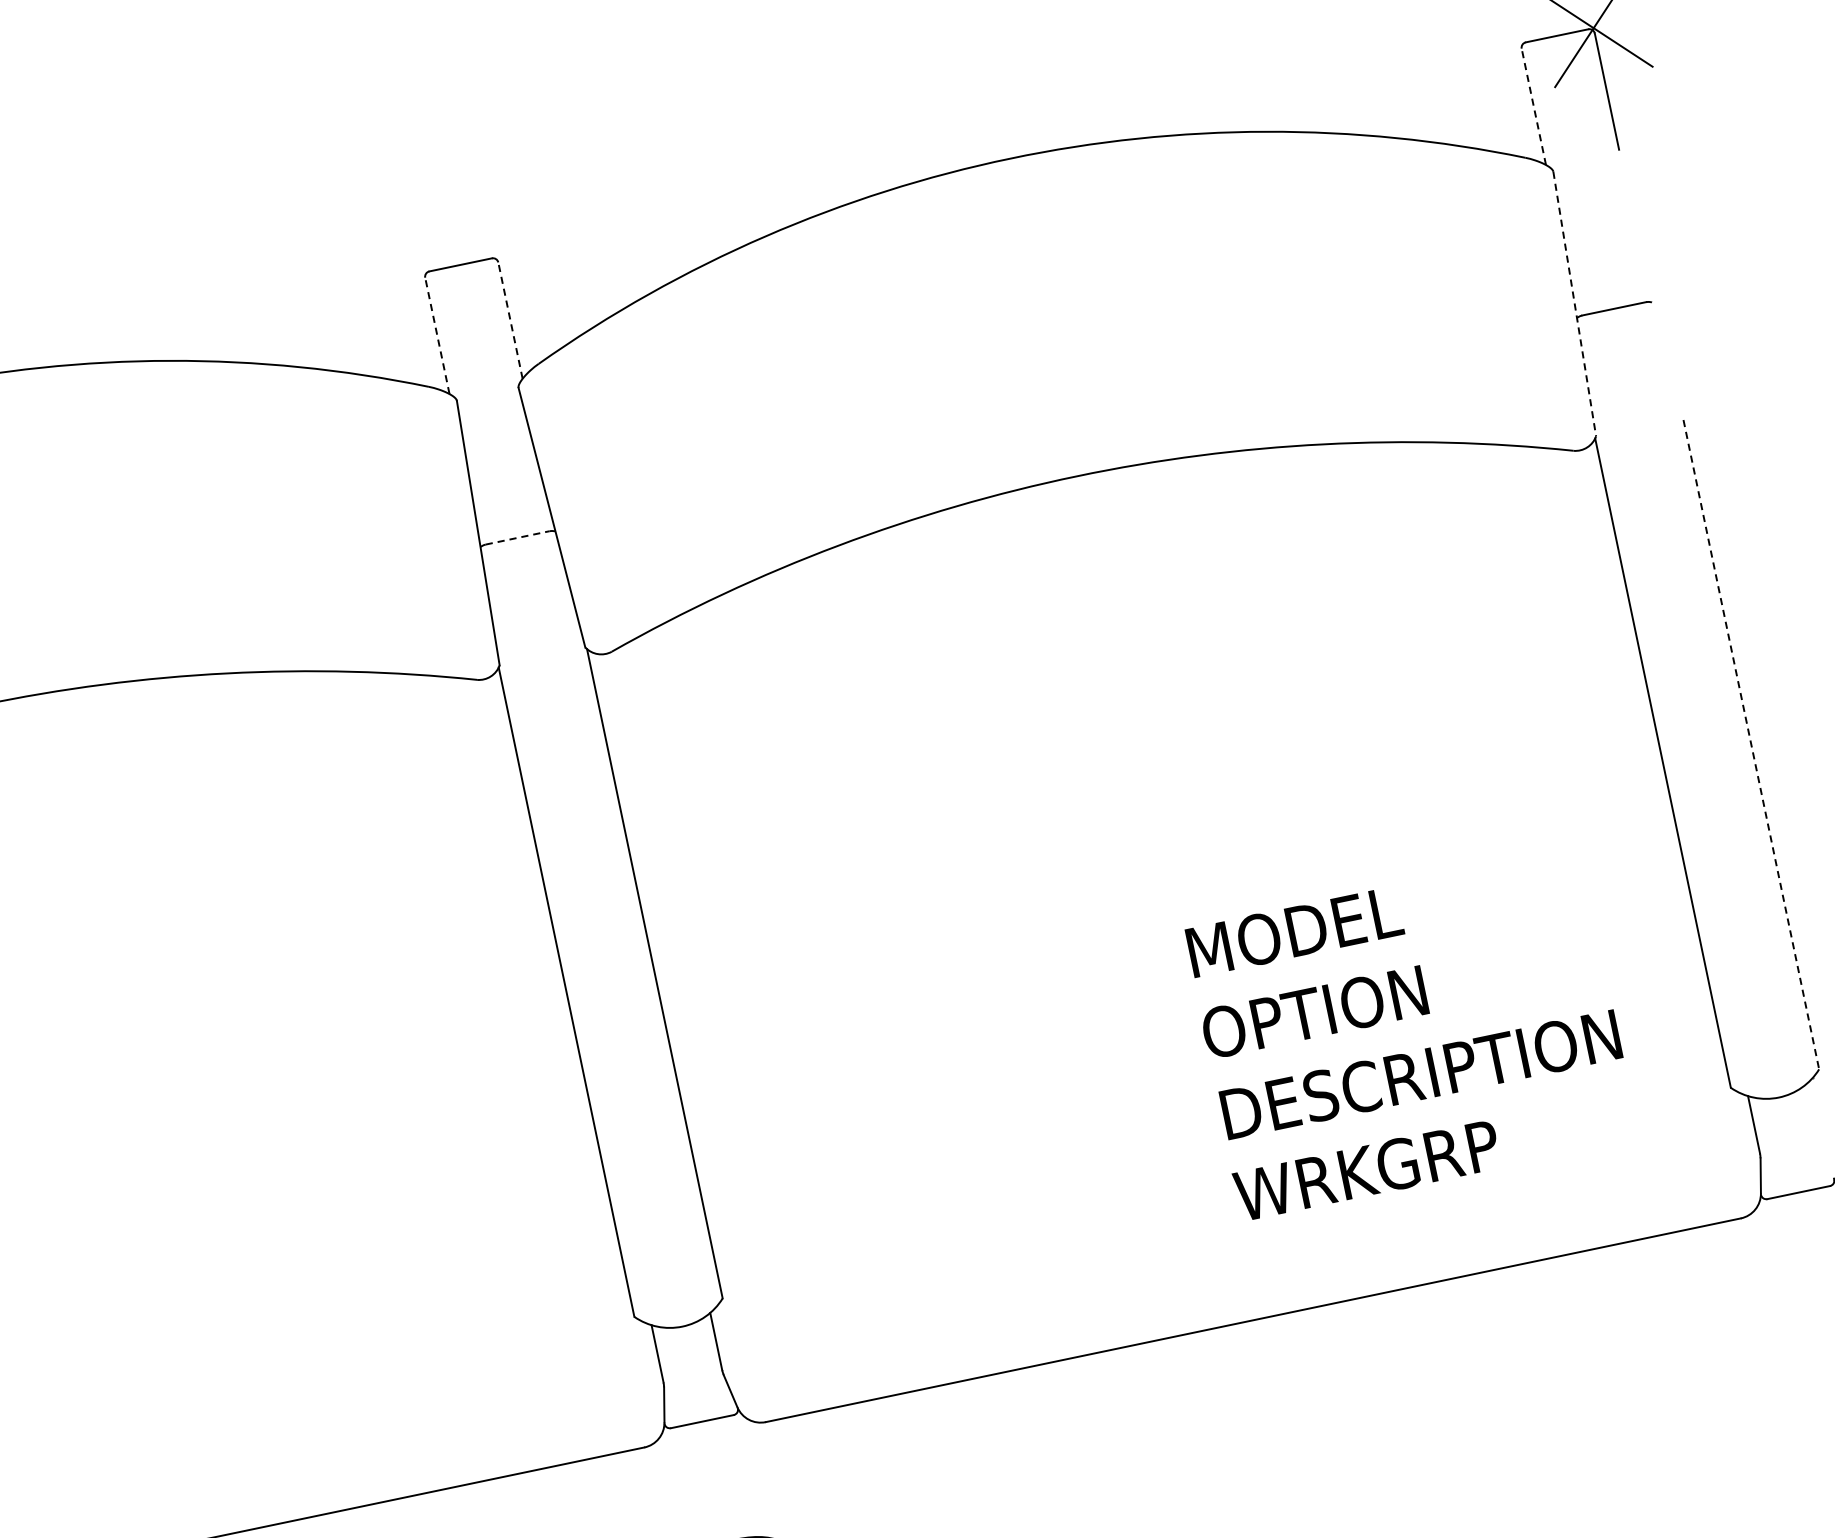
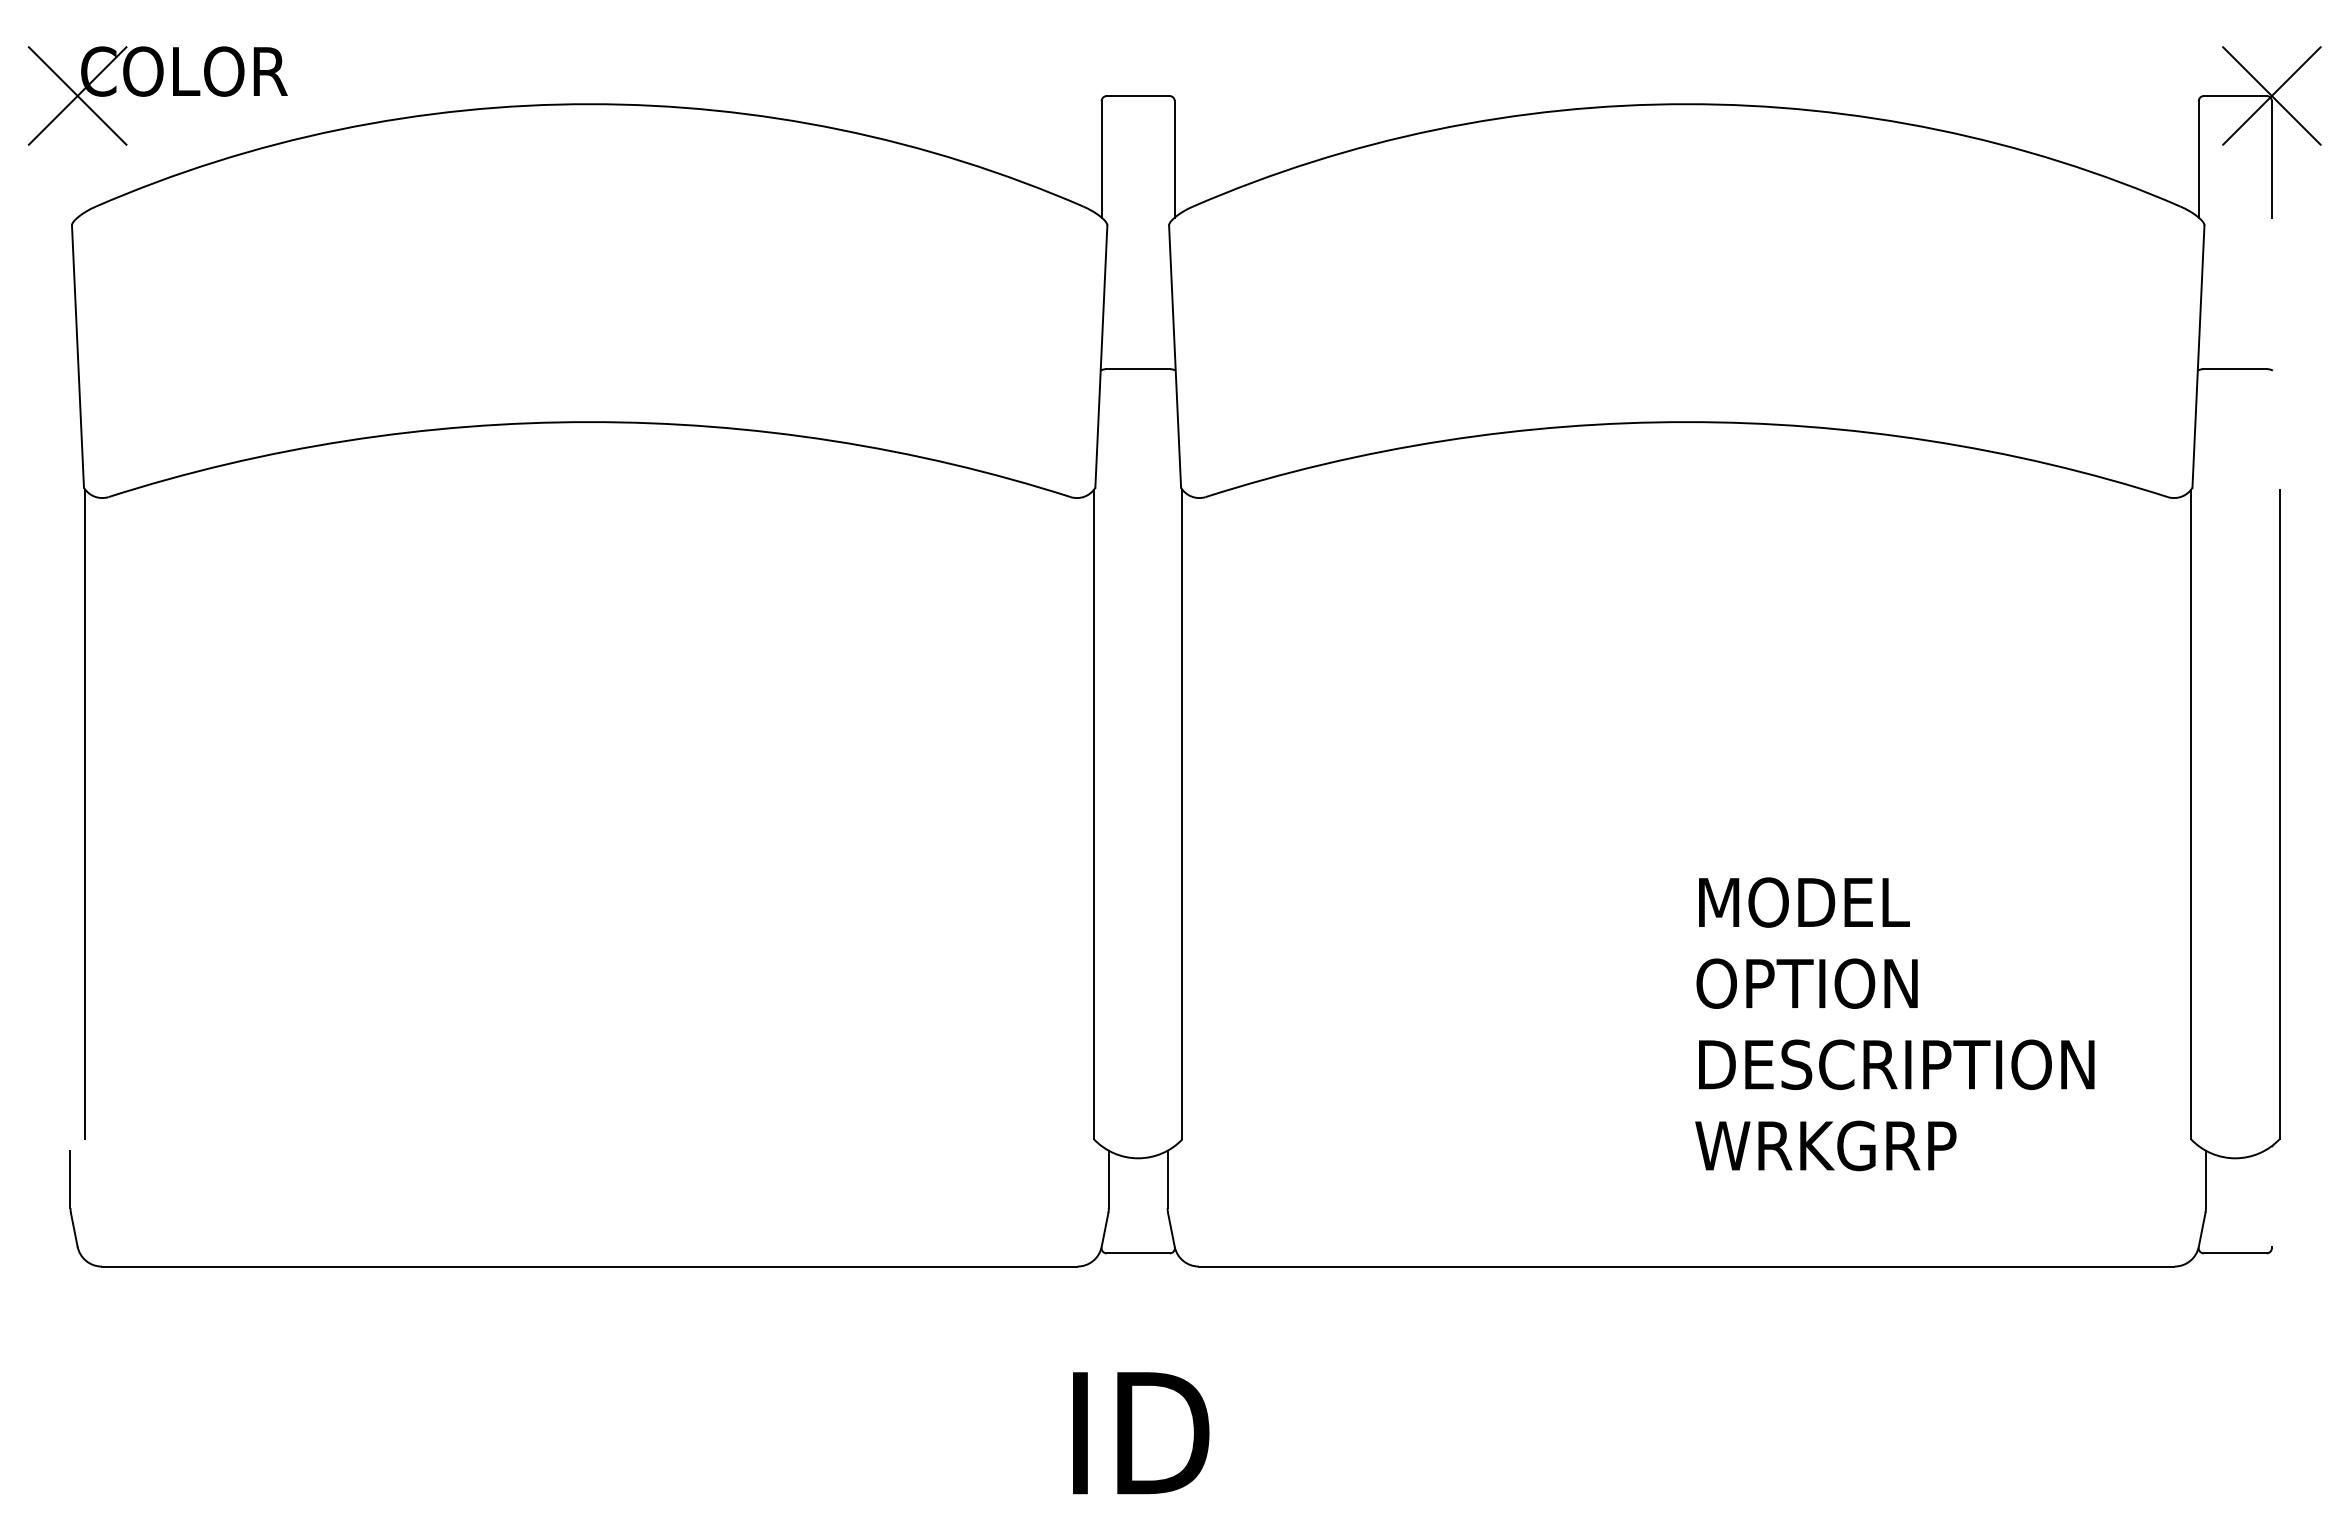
line: (1533, 105) -> (2198, 158), dashed -> solid
line: (1574, 304) -> (2198, 357), dashed -> solid
line: (510, 319) -> (1174, 158), dashed -> solid
line: (437, 335) -> (1101, 158), dashed -> solid
line: (518, 538) -> (1138, 369), dashed -> solid
line: (1751, 744) -> (2279, 814), dashed -> solid

